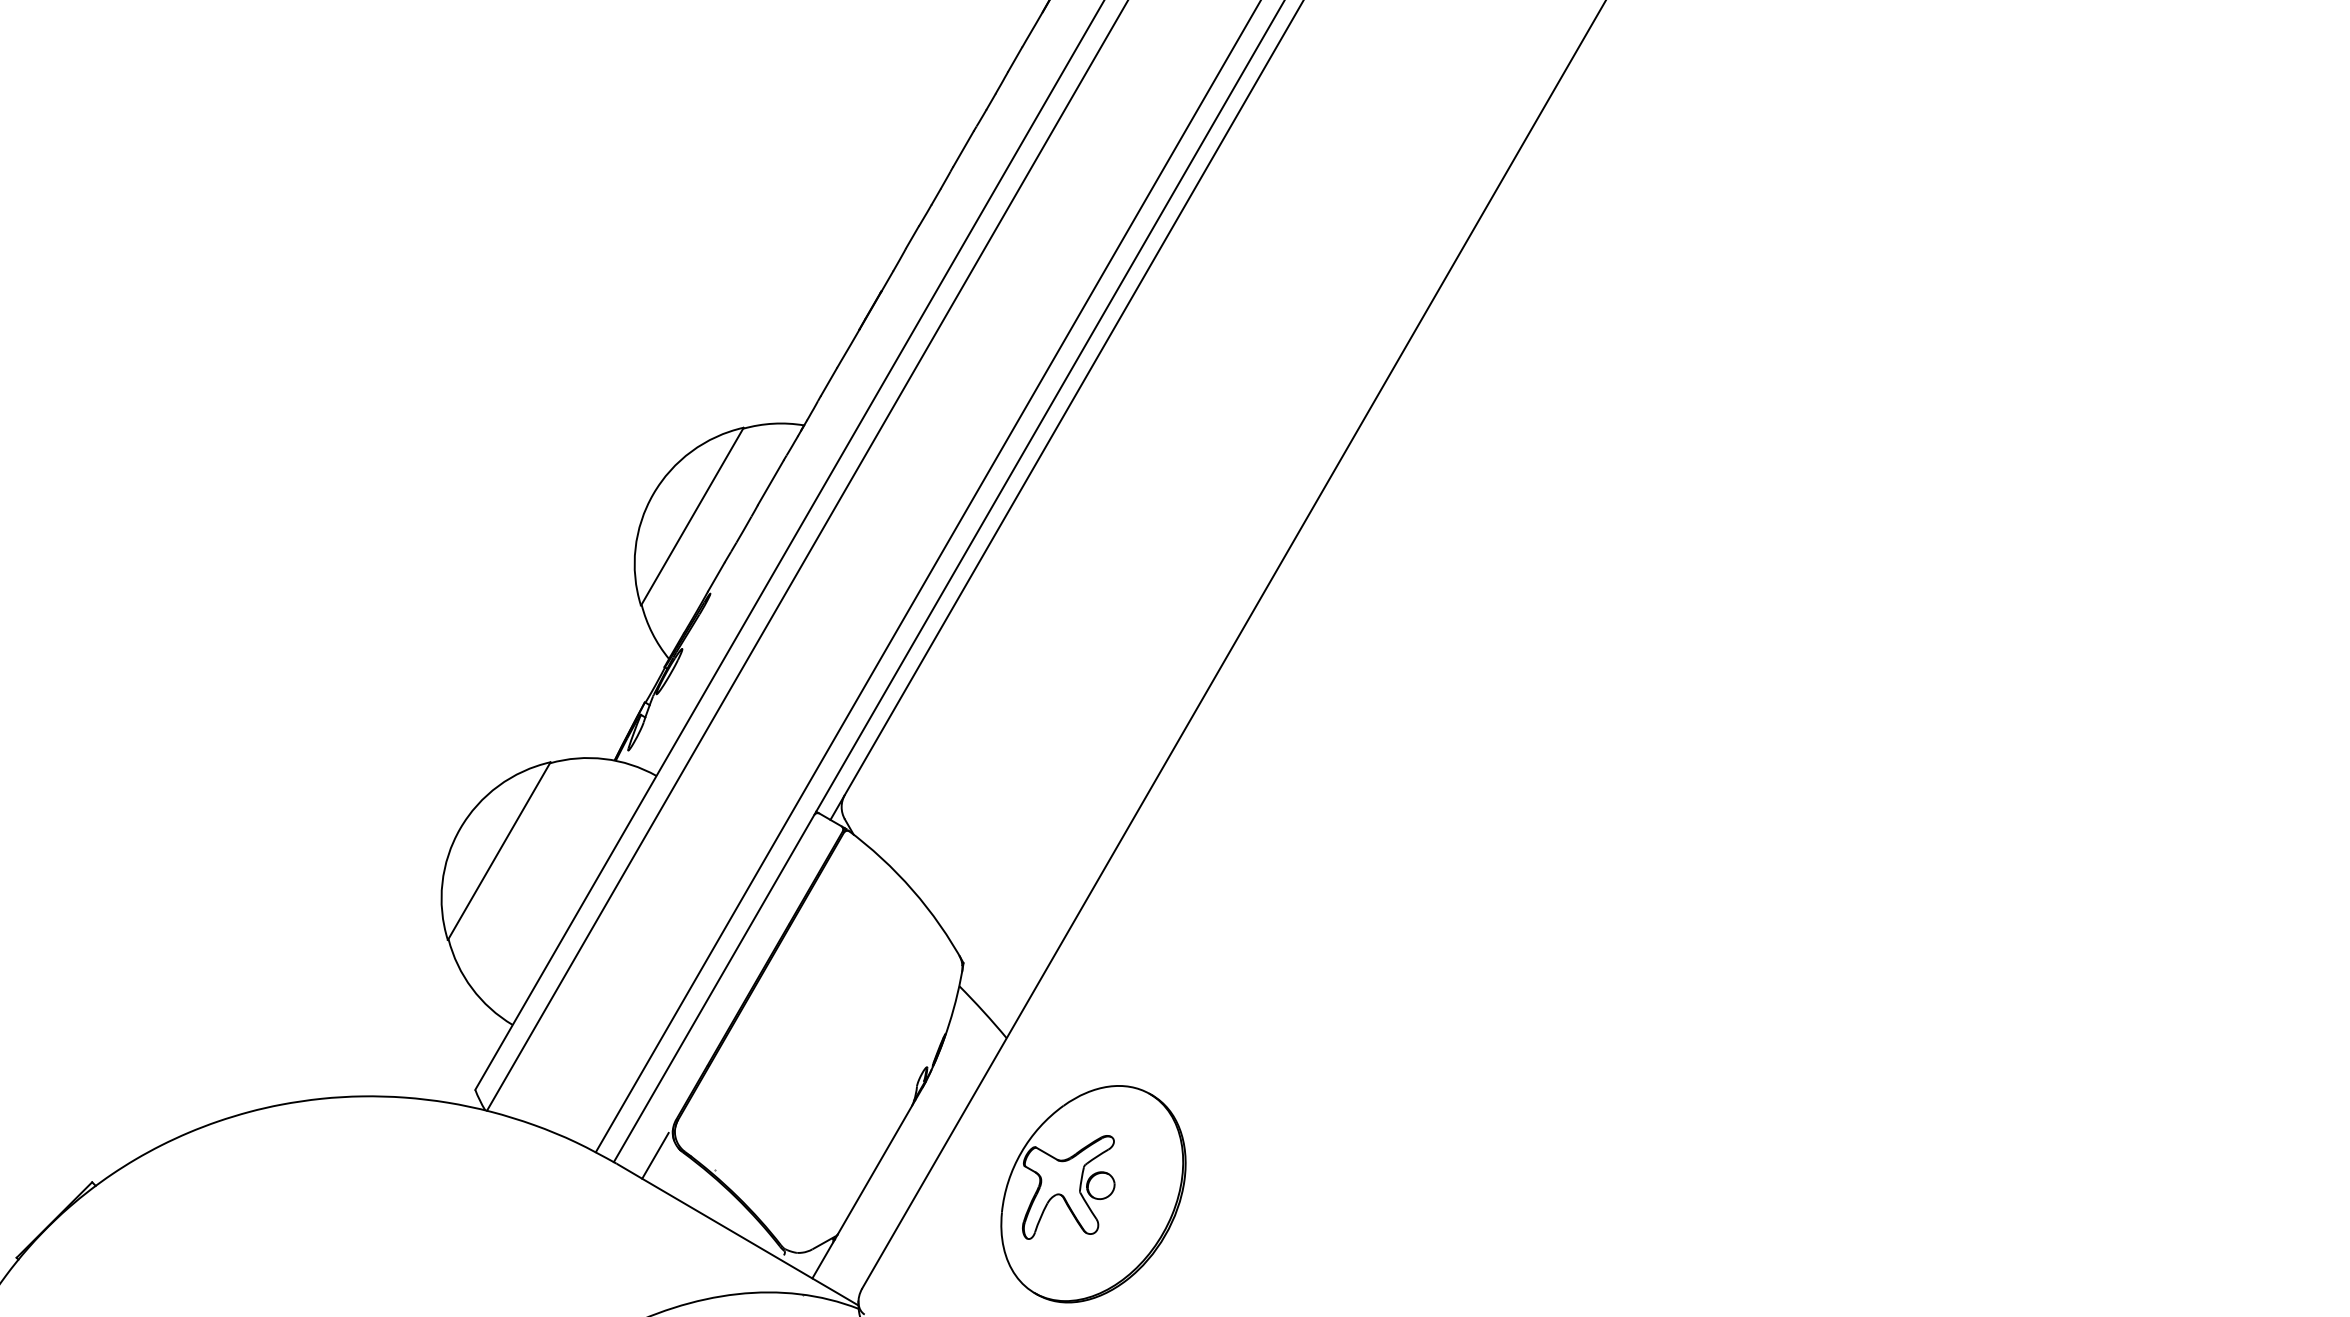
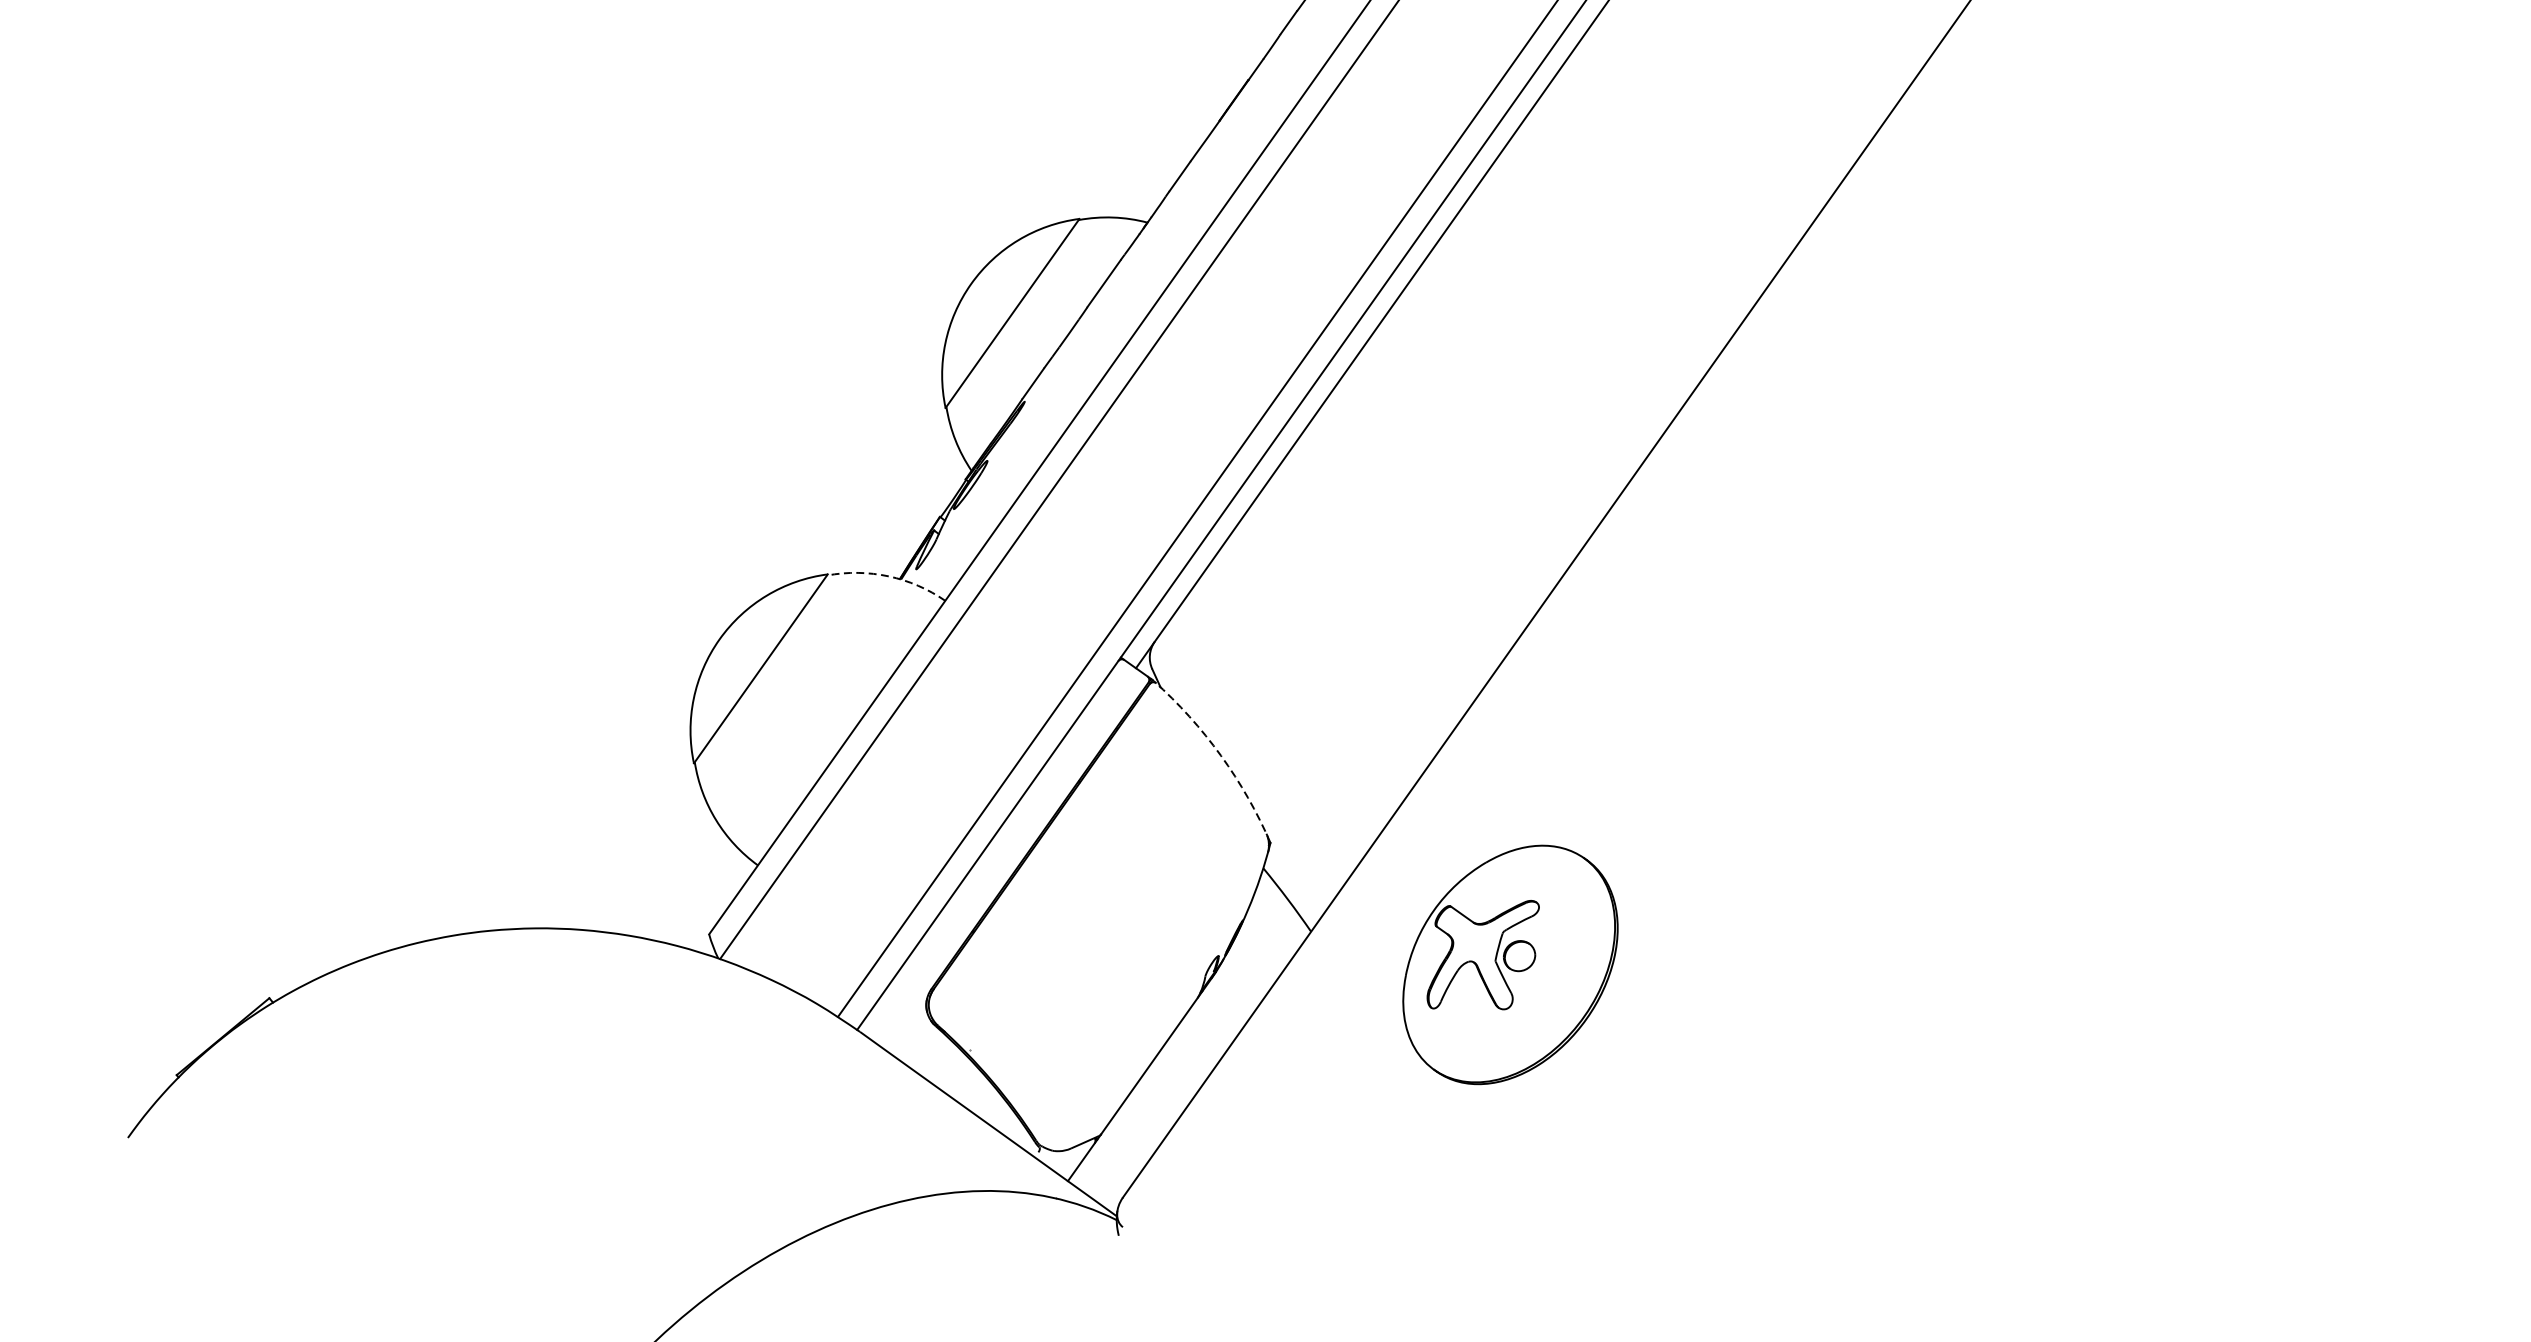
arc: (604, 759) -> (888, 576), solid -> dashed
arc: (912, 890) -> (1220, 756), solid -> dashed
line: (655, 1155) -> (904, 1026), removed
part: (1093, 1194) -> (1510, 965), moved

